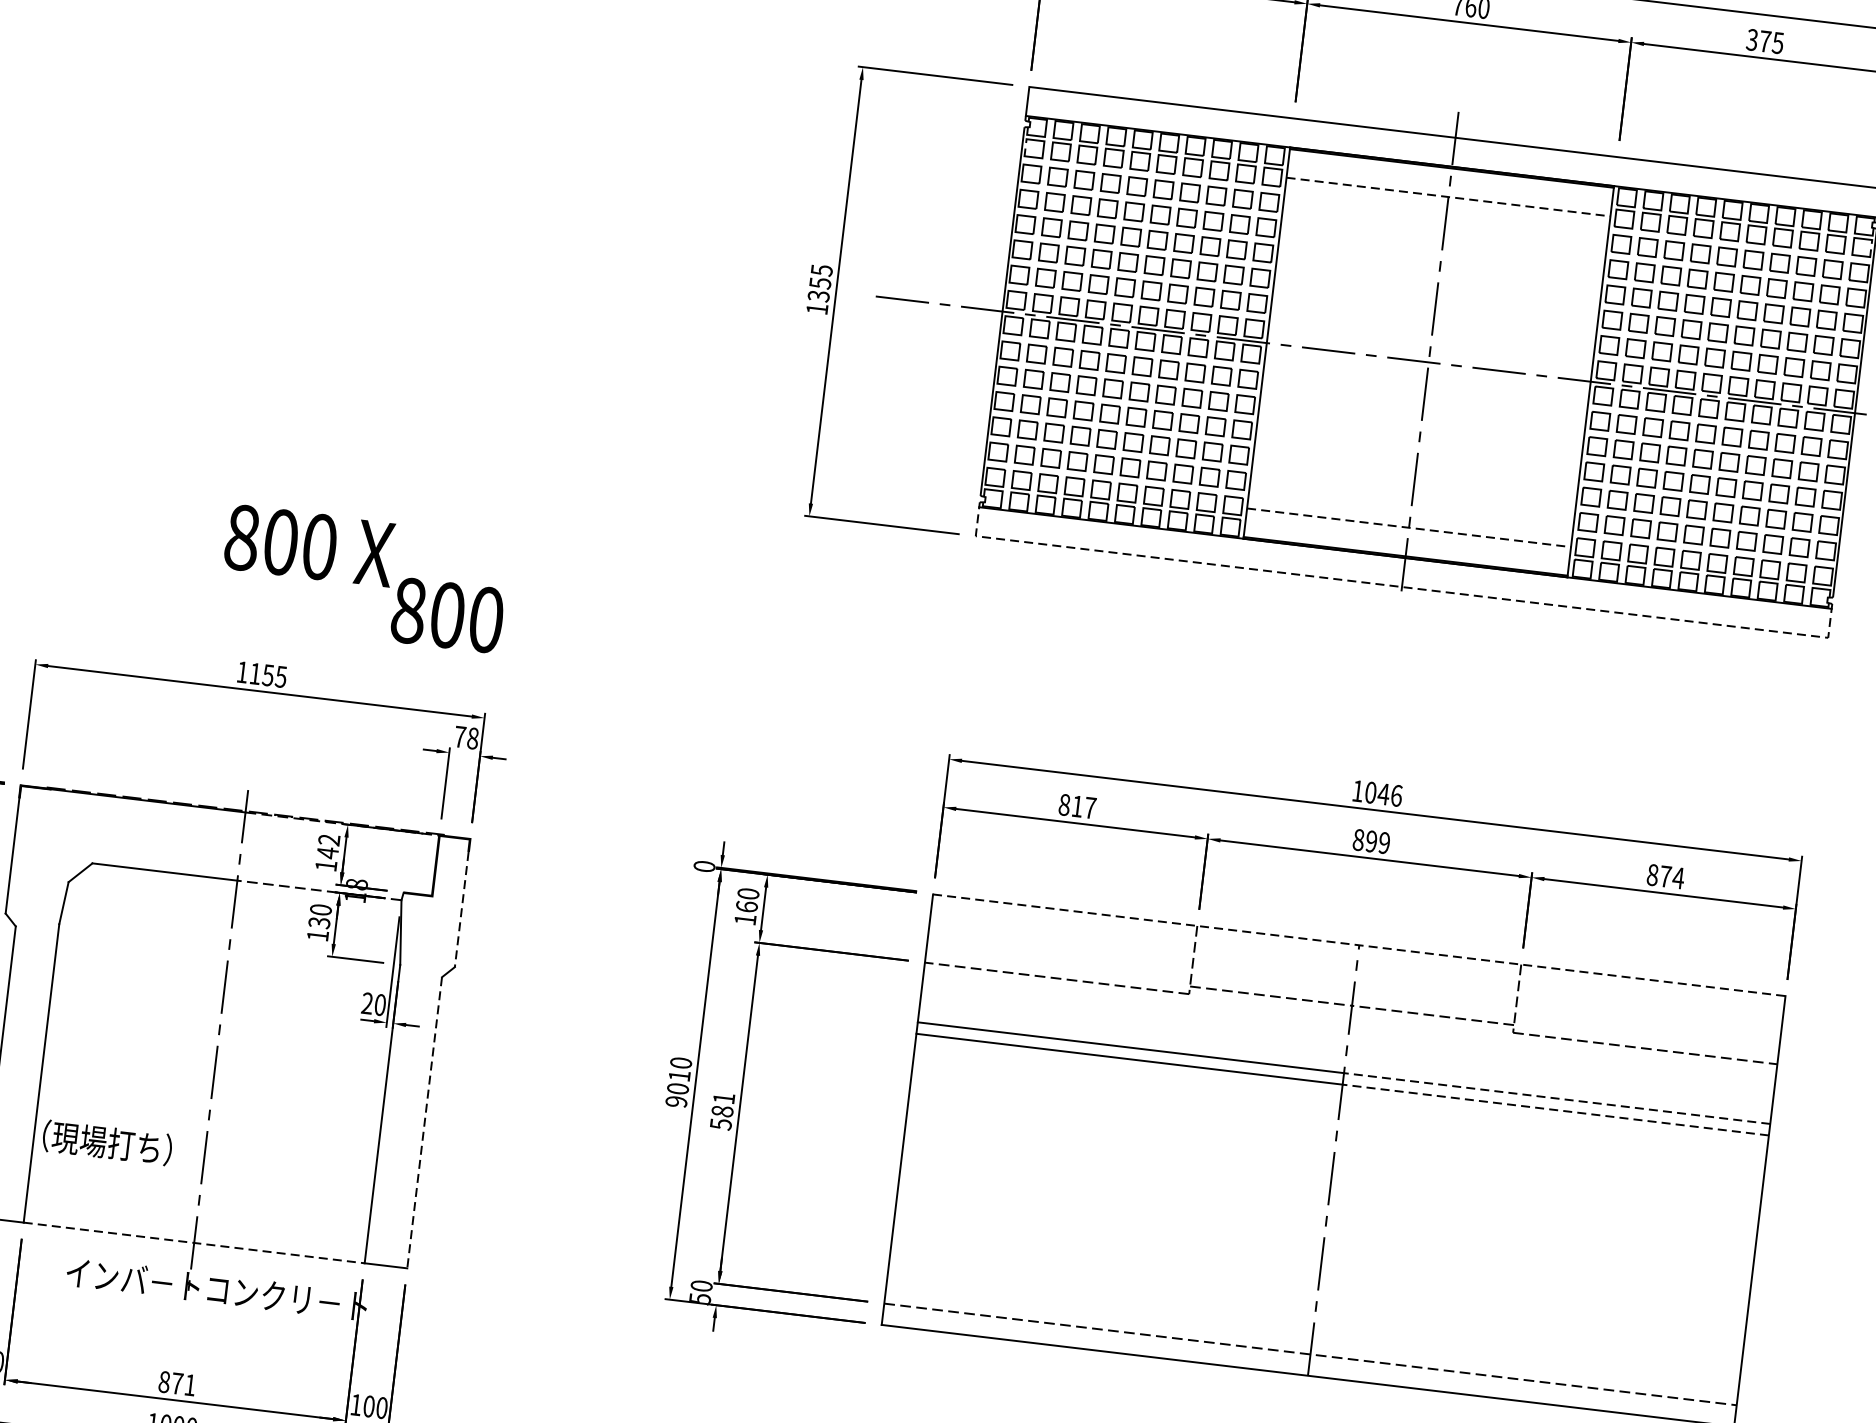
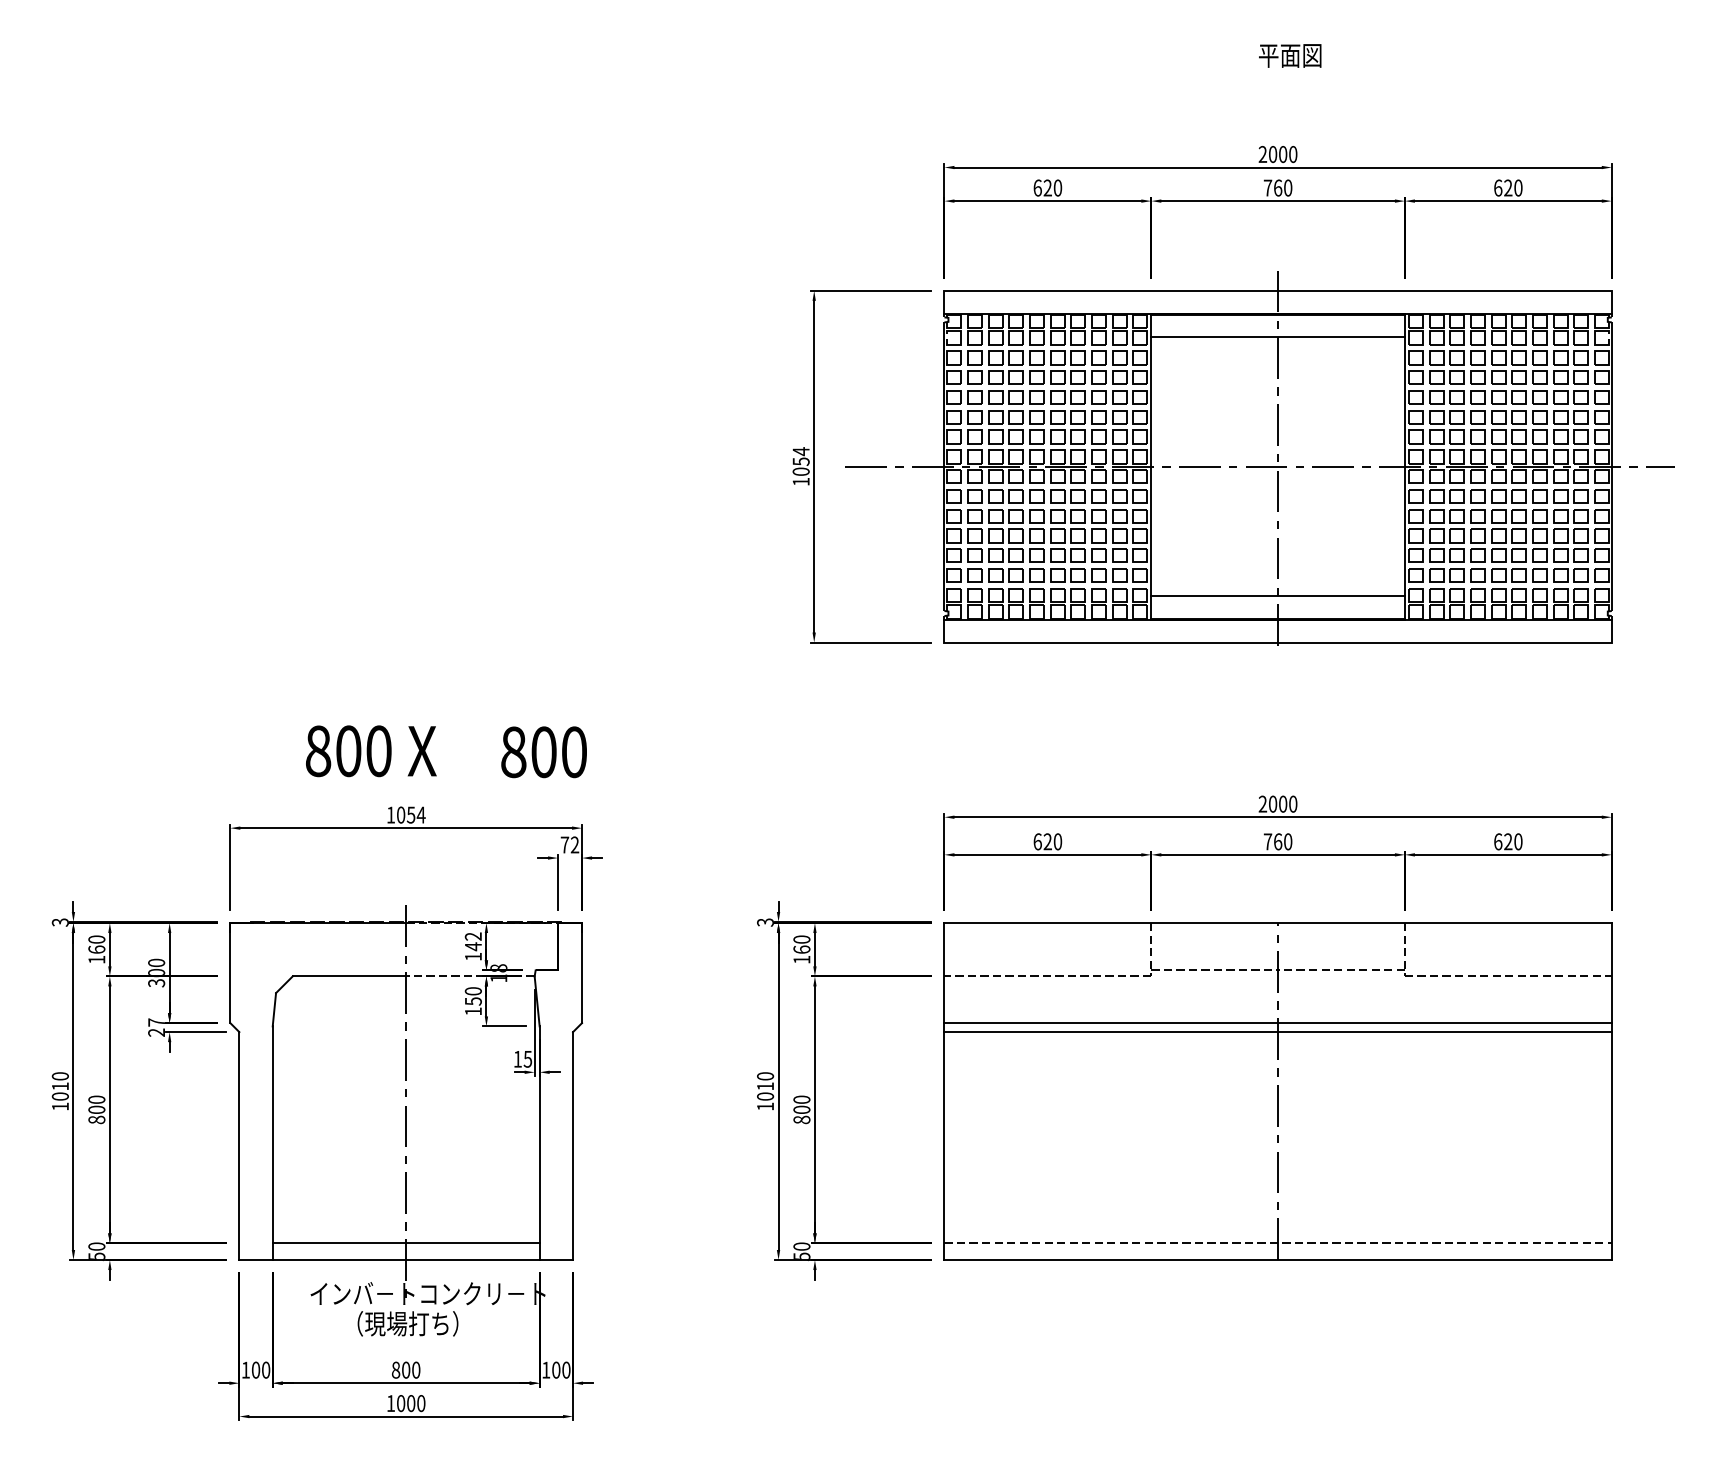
text: (1765, 40) -> (1508, 187), 375 -> 620
line: (1448, 197) -> (1278, 337), dashed -> solid
text: (819, 283) -> (800, 461), 1355 -> 1054
line: (1409, 528) -> (1278, 596), dashed -> solid
text: (310, 546) -> (371, 751), moved
line: (1402, 587) -> (1278, 642), dashed -> solid
text: (268, 674) -> (411, 814), 1155 -> 1054
text: (472, 737) -> (574, 844), 78 -> 72
text: (1376, 792) -> (1277, 803), 1046 -> 2000
text: (1077, 806) -> (1047, 841), 817 -> 620
text: (1370, 841) -> (1277, 841), 899 -> 760
text: (704, 866) -> (765, 922), 0 -> 3
text: (1665, 876) -> (1508, 841), 874 -> 620
line: (462, 910) -> (582, 978), dashed -> solid
text: (318, 922) -> (472, 1001), 130 -> 150
line: (1359, 945) -> (1278, 923), dashed -> solid
text: (373, 1003) -> (522, 1058), 20 -> 15
line: (1556, 1098) -> (1444, 1023), dashed -> solid
text: (676, 1101) -> (765, 1106), 9010 -> 1010
text: (722, 1110) -> (801, 1109), 581 -> 800
line: (1555, 1110) -> (1444, 1032), dashed -> solid
line: (425, 1123) -> (573, 1146), dashed -> solid
text: (106, 1142) -> (407, 1323), moved
line: (195, 1221) -> (405, 1243), added
line: (194, 1243) -> (406, 1260), dashed -> solid
text: (184, 1383) -> (411, 1369), 871 -> 800

